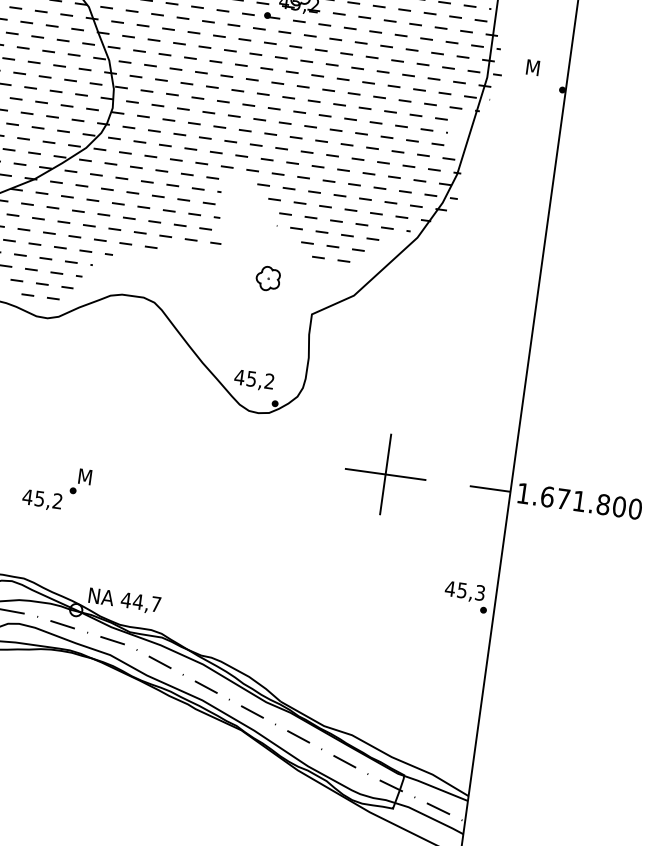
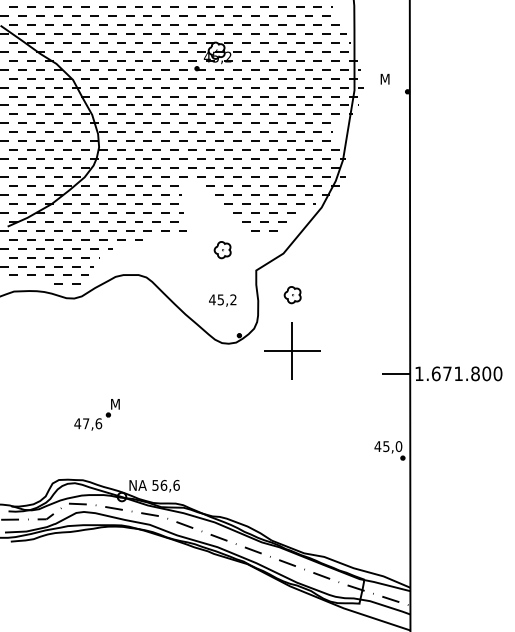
part: (358, 357) -> (292, 295), added
text: (253, 380) -> (222, 300), moved
part: (385, 473) -> (292, 350), moved
text: (48, 499) -> (92, 423), 45,2 -> 47,6
text: (479, 592) -> (398, 446), 45,3 -> 45,0
text: (140, 600) -> (165, 484), 44,7 -> 56,6

